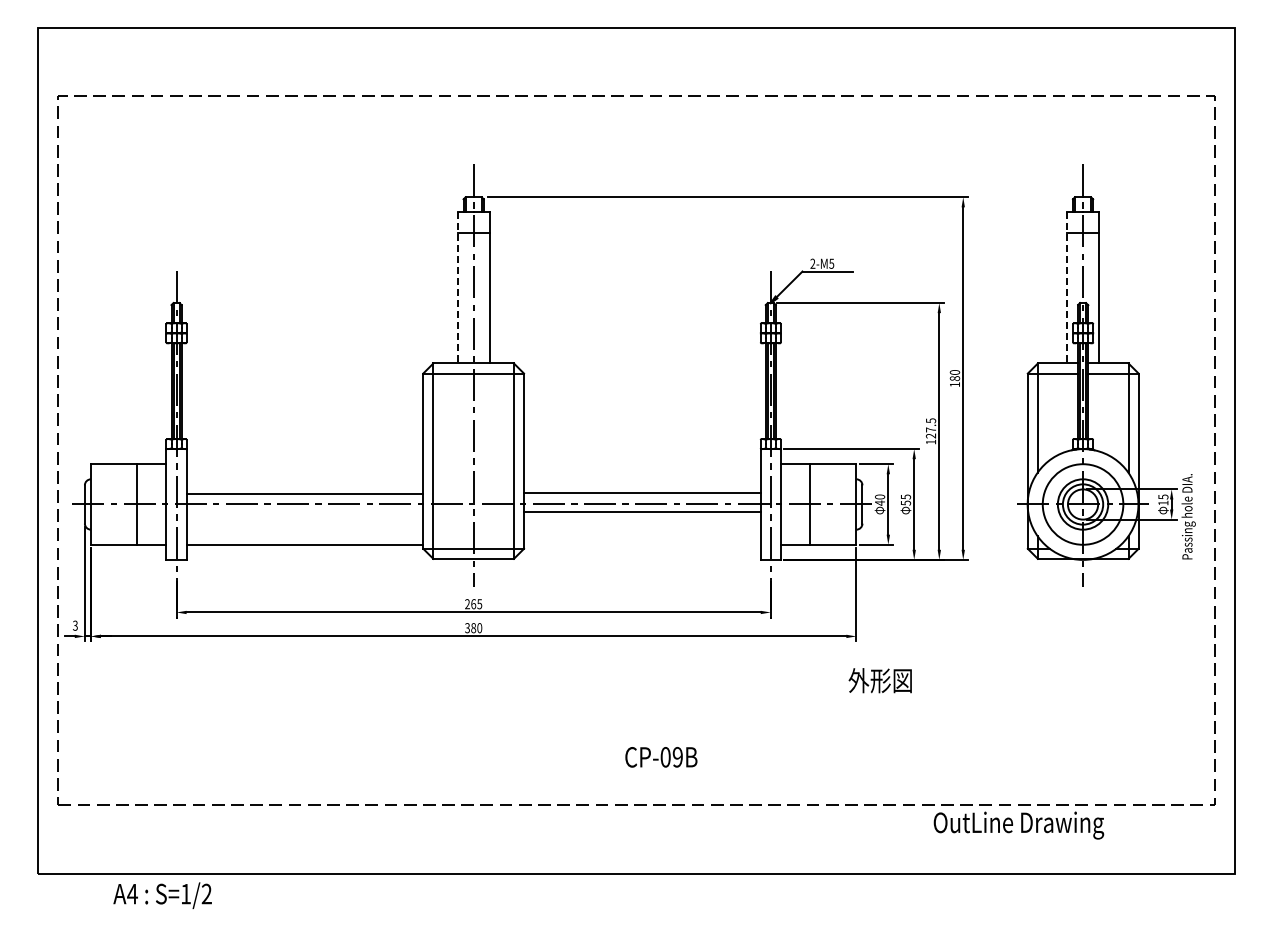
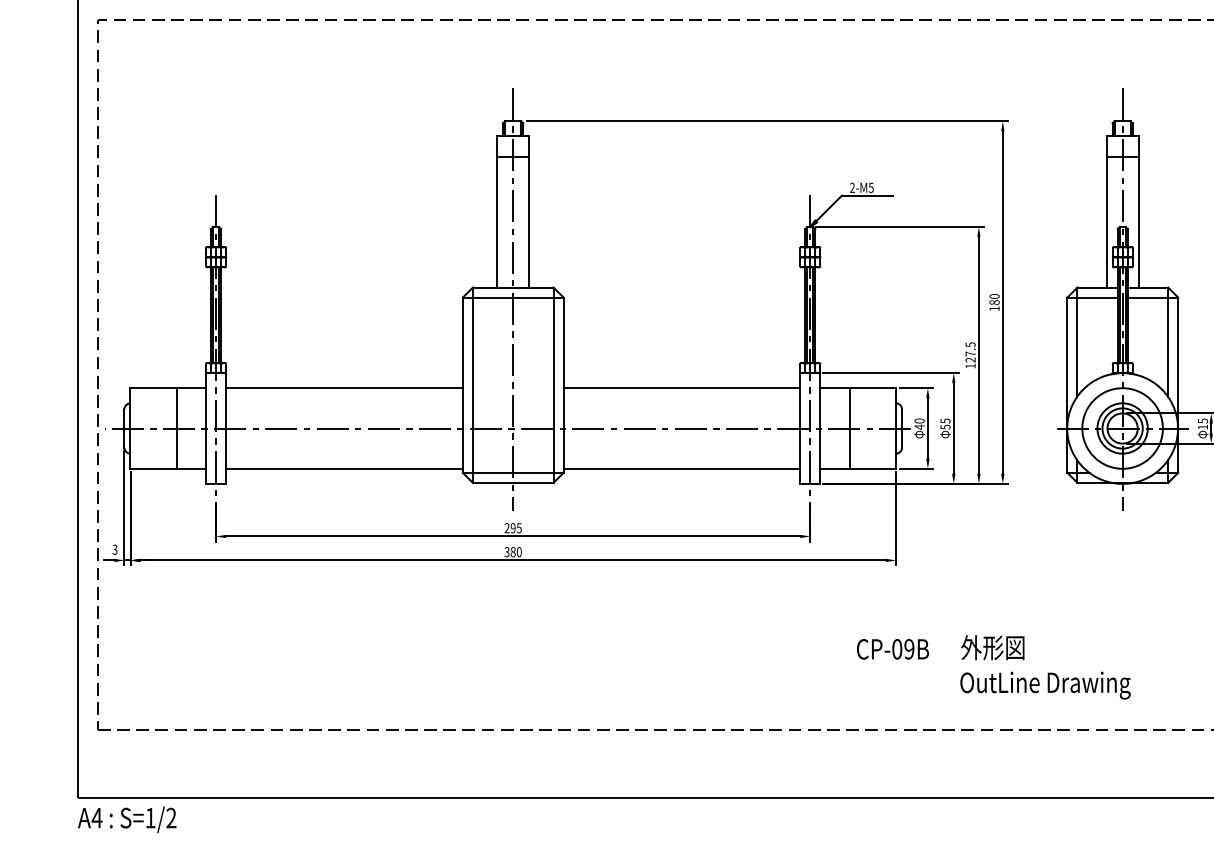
line: (457, 287) -> (497, 211), dashed -> solid
line: (1066, 287) -> (1106, 211), dashed -> solid
line: (642, 493) -> (682, 388), moved
line: (304, 494) -> (344, 388), moved
line: (642, 511) -> (682, 468), moved
text: (473, 604) -> (513, 528), 265 -> 295
text: (879, 680) -> (992, 647), moved
text: (661, 757) -> (893, 649), moved
text: (1018, 825) -> (1045, 685), moved
text: (162, 895) -> (127, 819), moved

